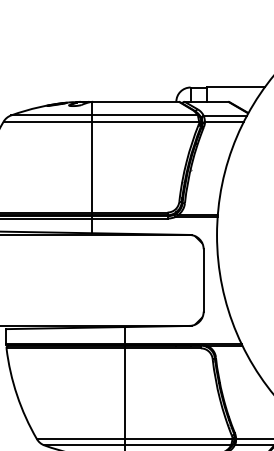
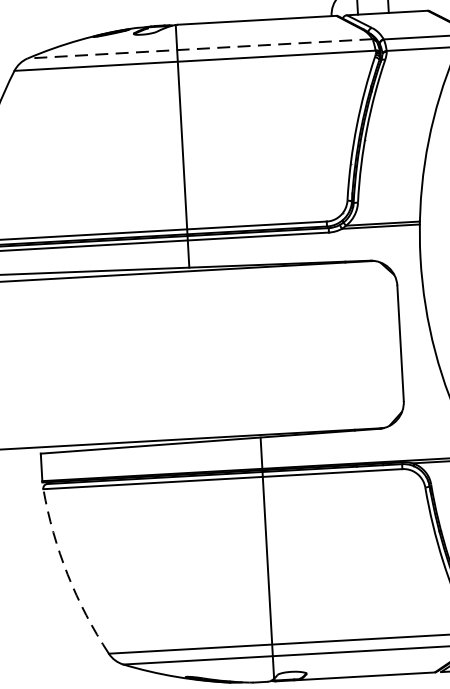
line: (103, 115) -> (198, 48), solid -> dashed
arc: (17, 395) -> (68, 575), solid -> dashed

